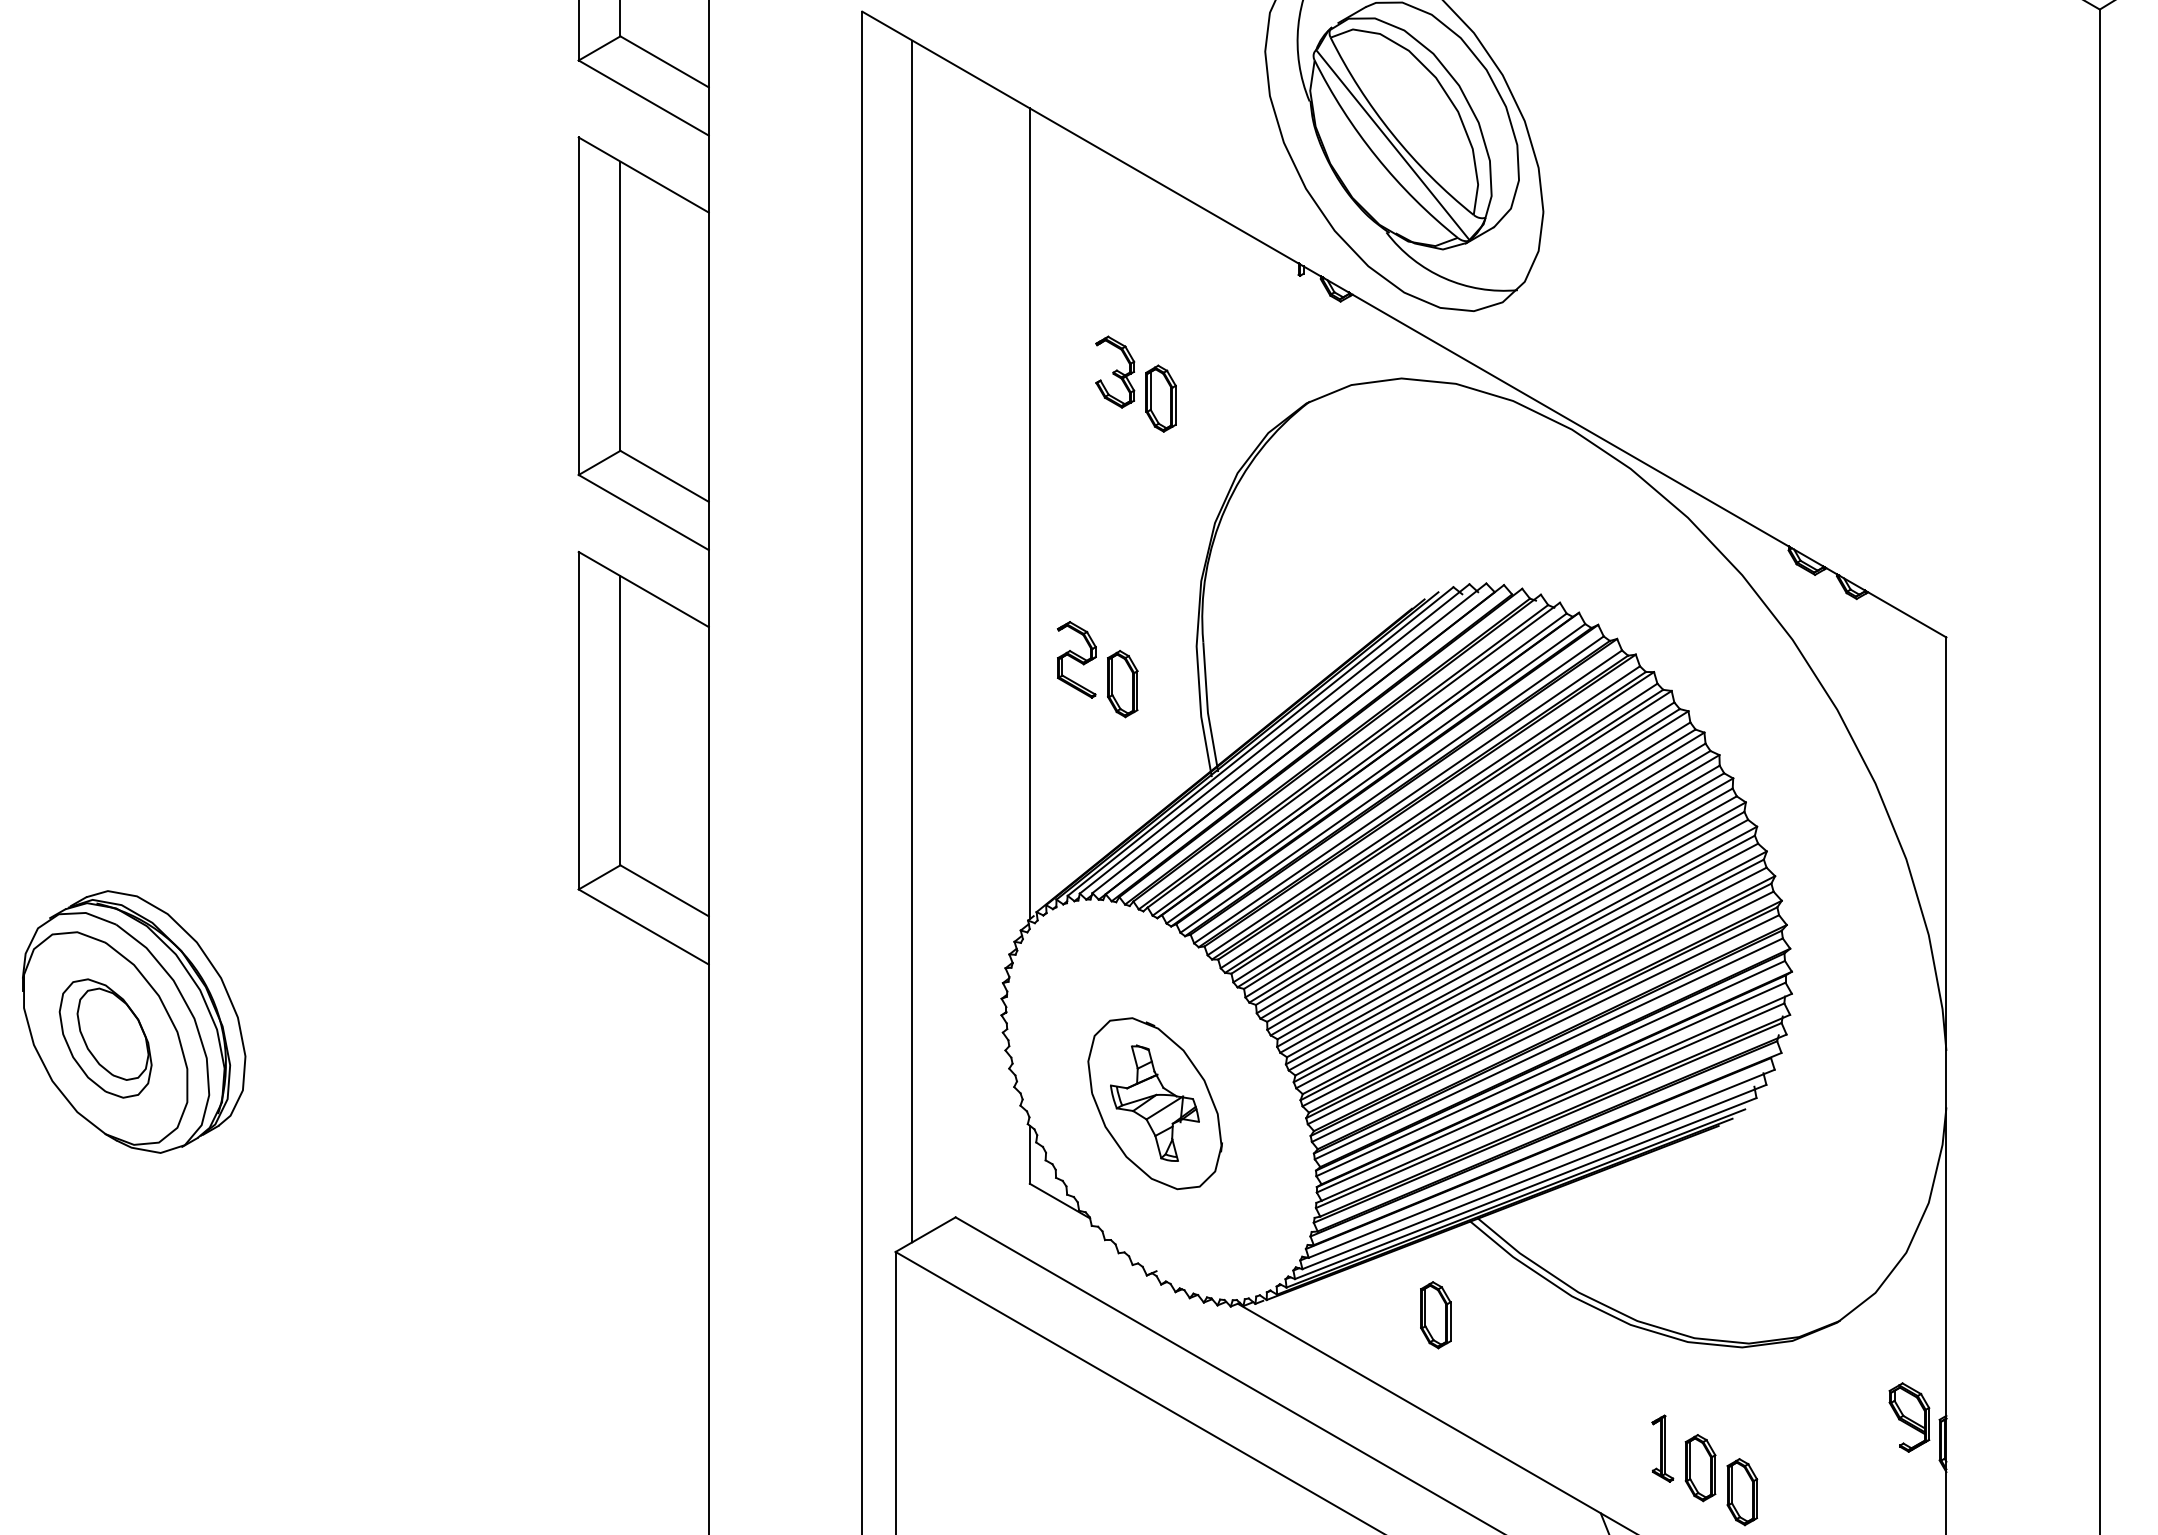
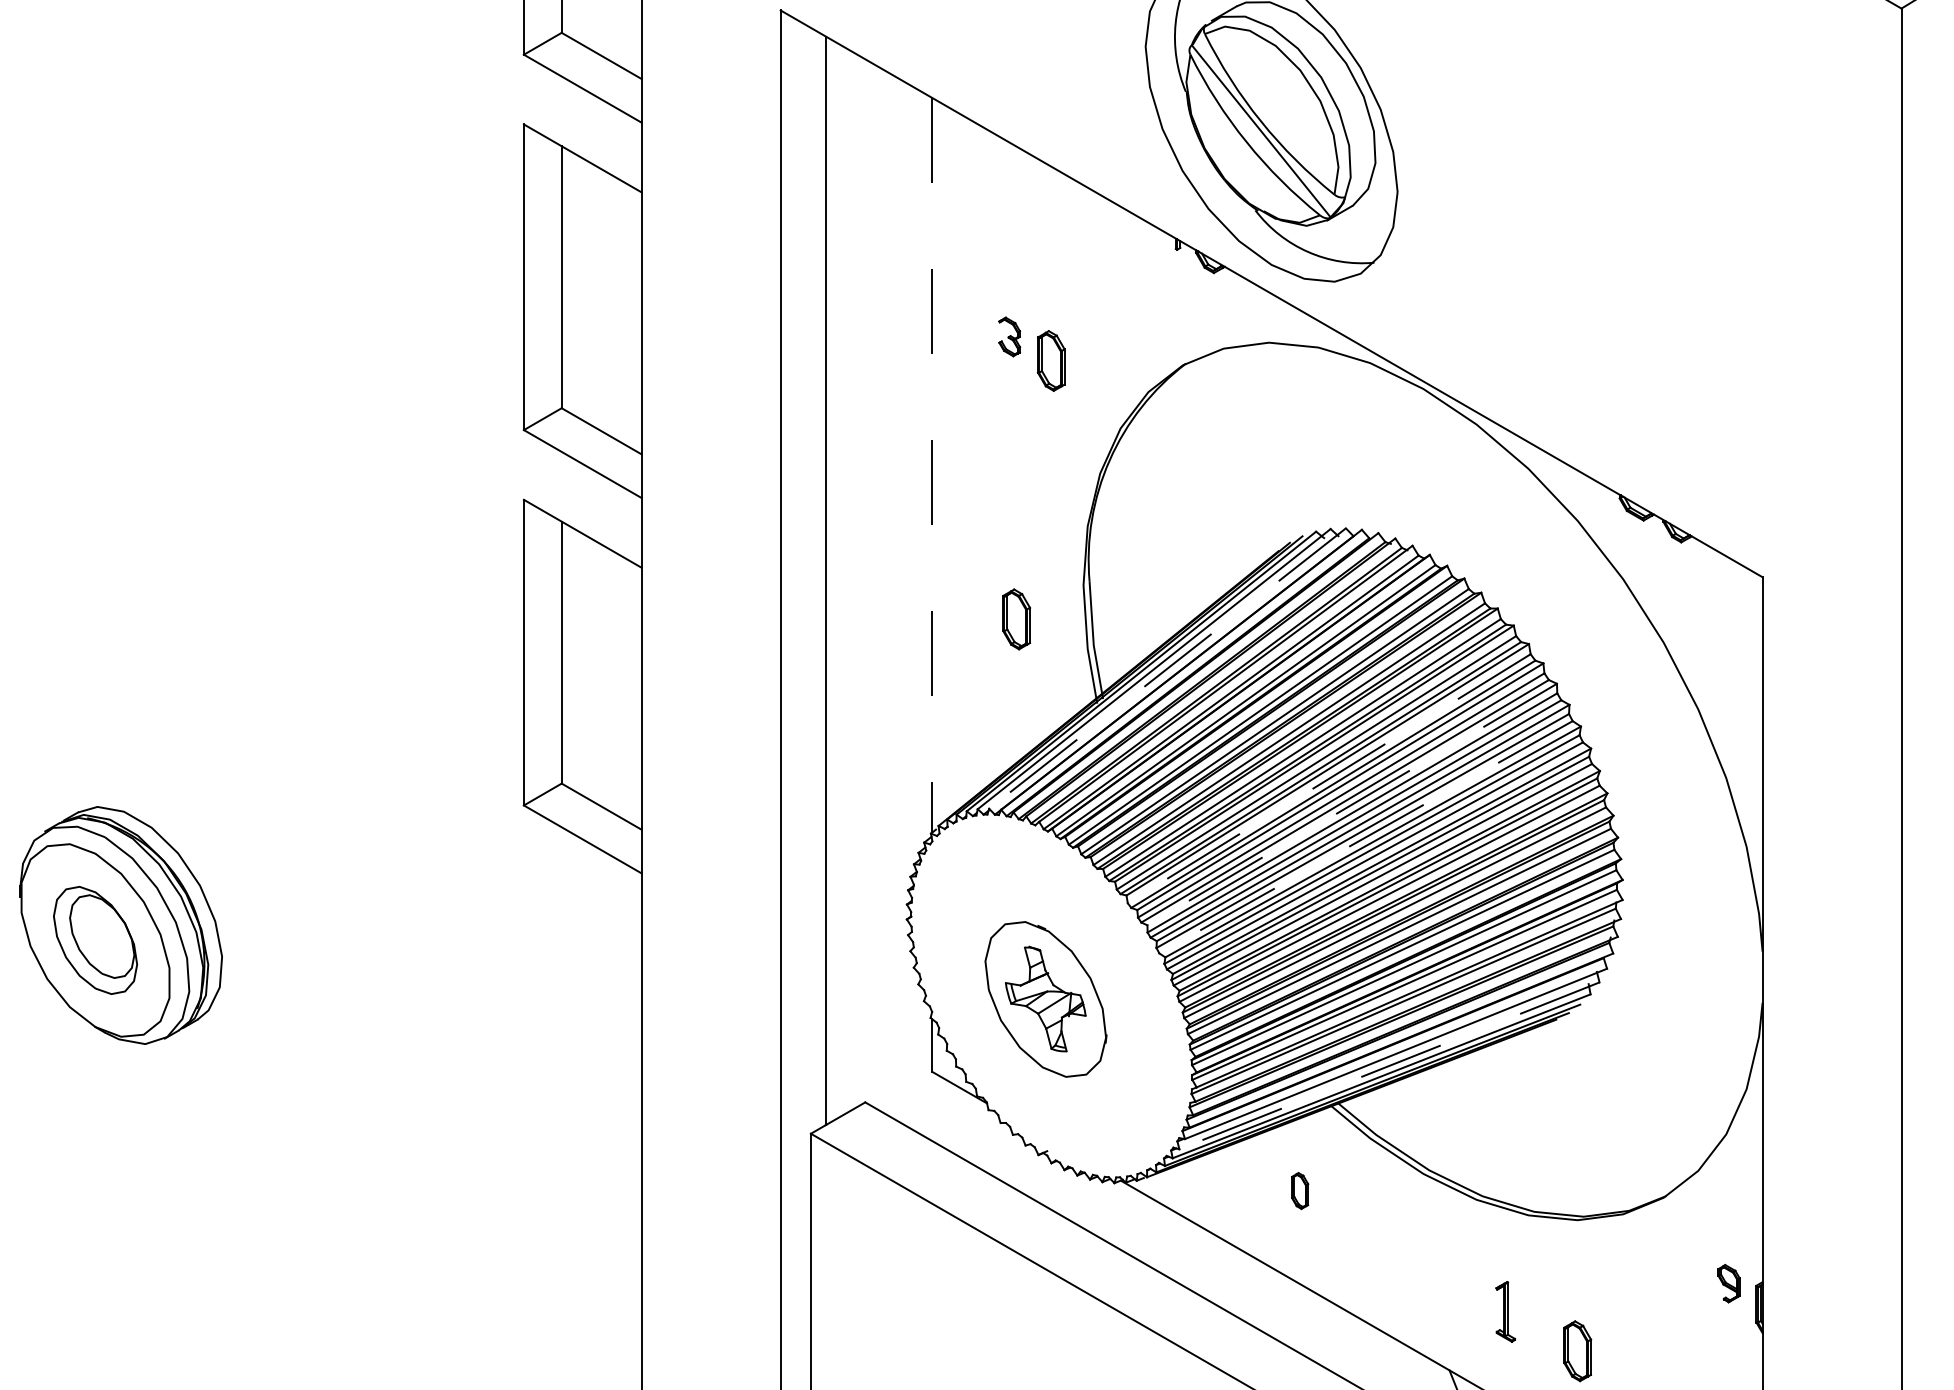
part: (1114, 371) -> (1009, 336), size x0.6
line: (1029, 514) -> (932, 465), solid -> dashed
part: (1076, 659) -> (974, 597), removed
line: (1289, 738) -> (1167, 668), solid -> dashed
line: (1468, 859) -> (1329, 778), solid -> dashed
line: (1493, 888) -> (1352, 804), solid -> dashed
line: (1507, 924) -> (1365, 837), solid -> dashed
line: (1534, 1177) -> (1389, 1066), solid -> dashed
part: (1435, 1314) -> (1299, 1190), size x0.6
part: (1908, 1417) -> (1728, 1283), size x0.6
part: (1700, 1468) -> (1539, 1329), removed

